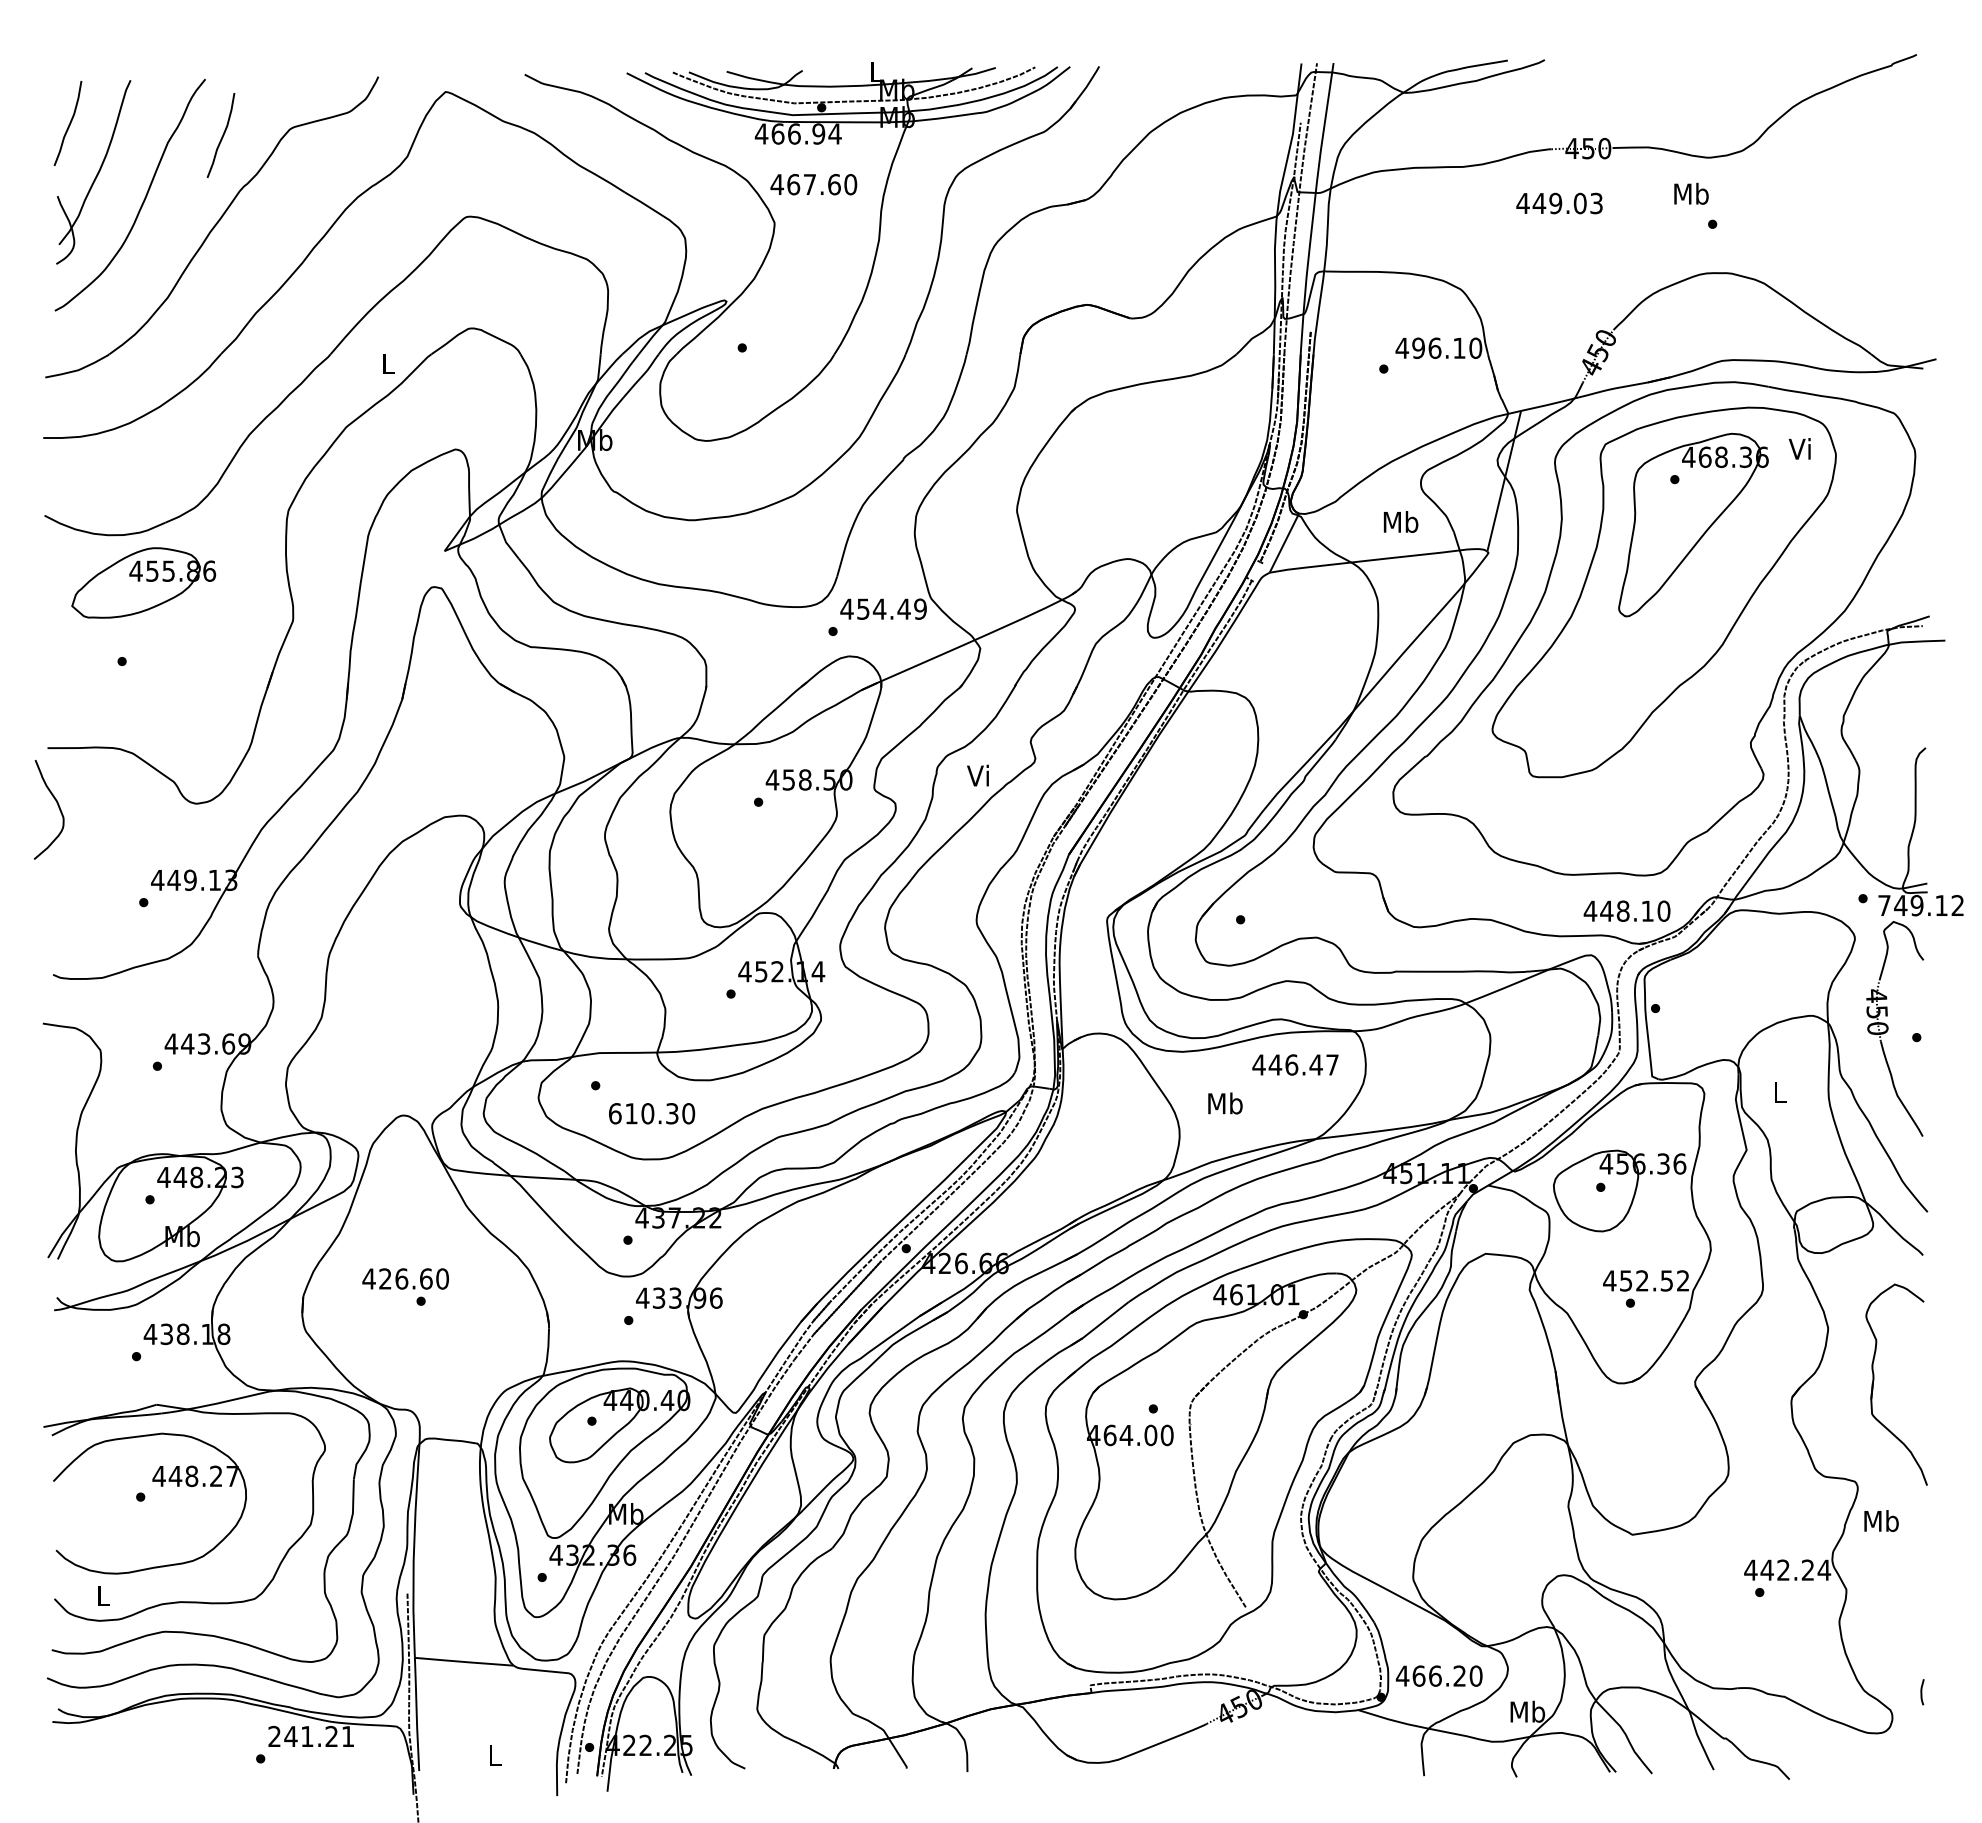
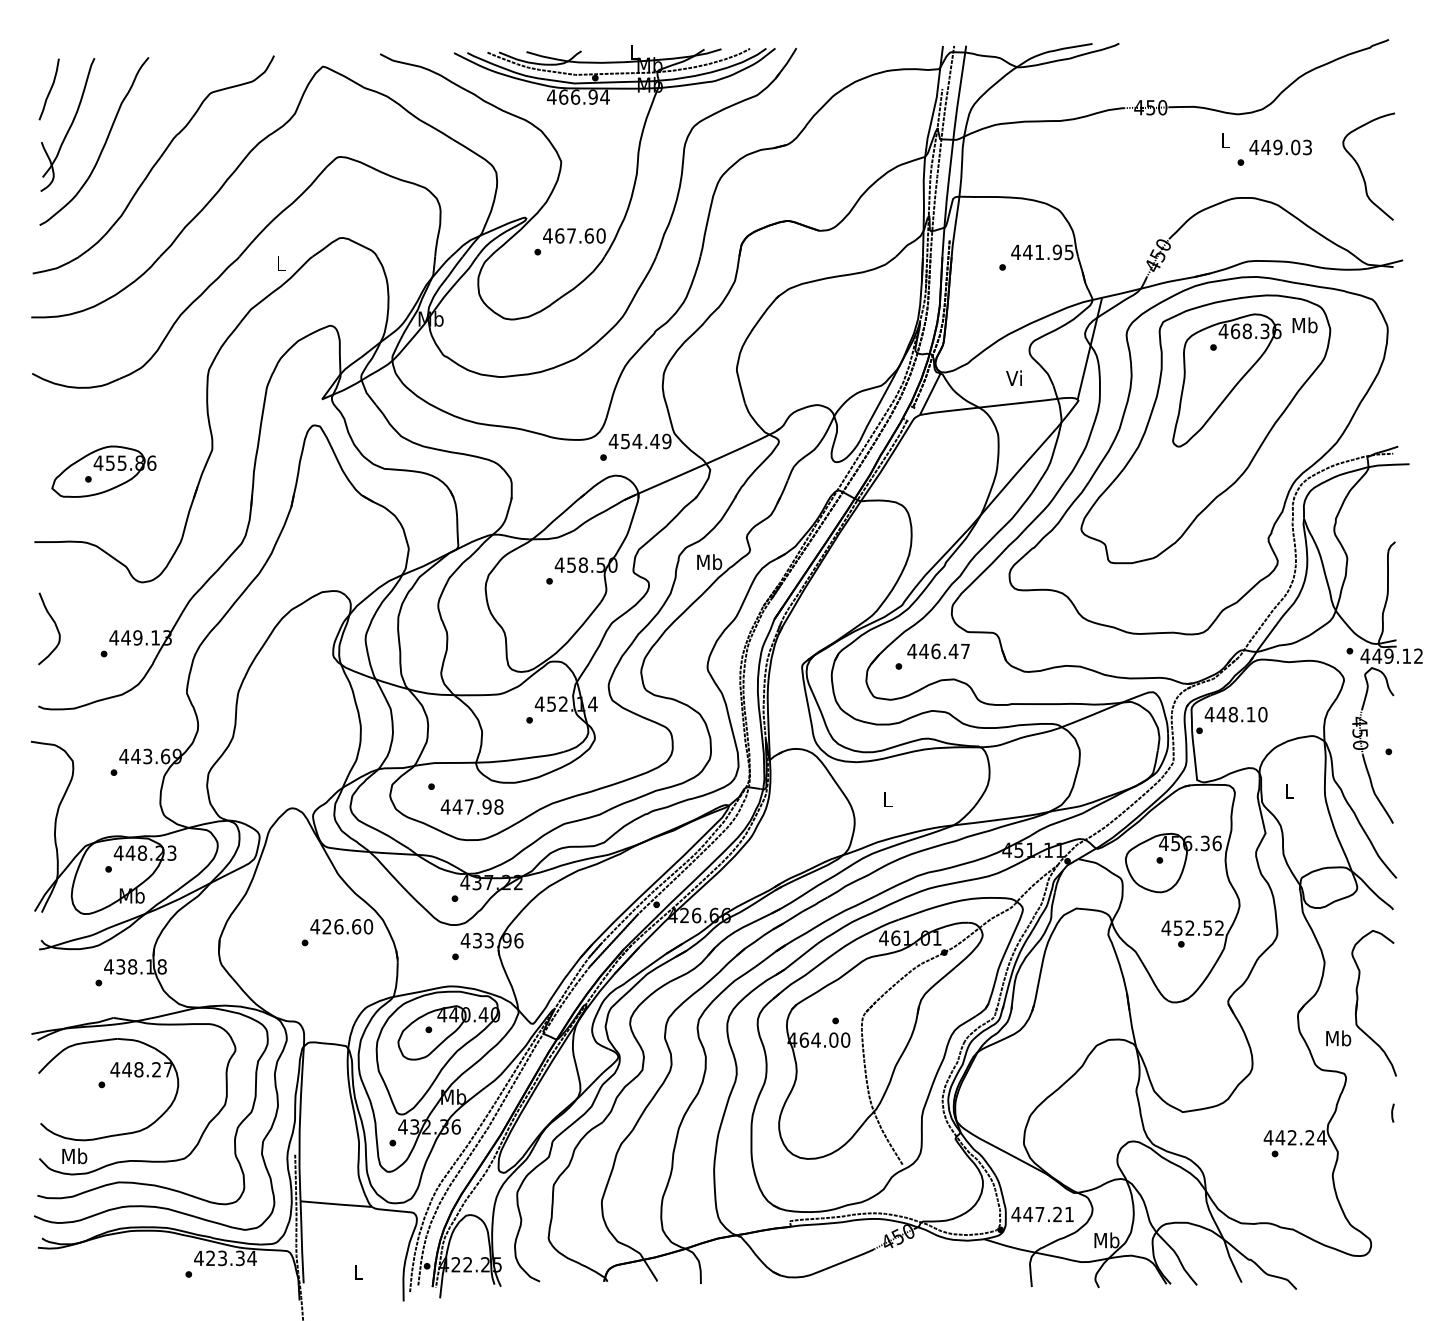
curve: (221, 136) -> (160, 98), removed
text: (813, 184) -> (574, 235), moved
text: (1691, 193) -> (1225, 140), Mb -> L
text: (1559, 203) -> (1280, 147), moved
curve: (1878, 234) -> (1361, 169), added
text: (1446, 347) -> (1048, 251), 496.10 -> 441.95
text: (1801, 448) -> (1305, 325), Vi -> Mb
text: (1400, 521) -> (1014, 377), Mb -> Vi
part: (143, 582) -> (103, 471), moved
text: (979, 775) -> (709, 561), Vi -> Mb
curve: (57, 805) -> (55, 625), moved
text: (1884, 905) -> (1365, 656), 749.12 -> 449.12
text: (1626, 910) -> (1235, 714), moved
text: (1295, 1064) -> (938, 651), moved
text: (1225, 1103) -> (887, 799), Mb -> L
text: (651, 1113) -> (471, 806), 610.30 -> 447.98
text: (405, 1278) -> (341, 926), moved
text: (1881, 1520) -> (1338, 1038), moved
text: (103, 1595) -> (74, 1156), L -> Mb
text: (1447, 1675) -> (1048, 1214), 466.20 -> 447.21
curve: (1922, 1692) -> (1392, 1113), moved
text: (310, 1736) -> (224, 1258), 241.21 -> 423.34

